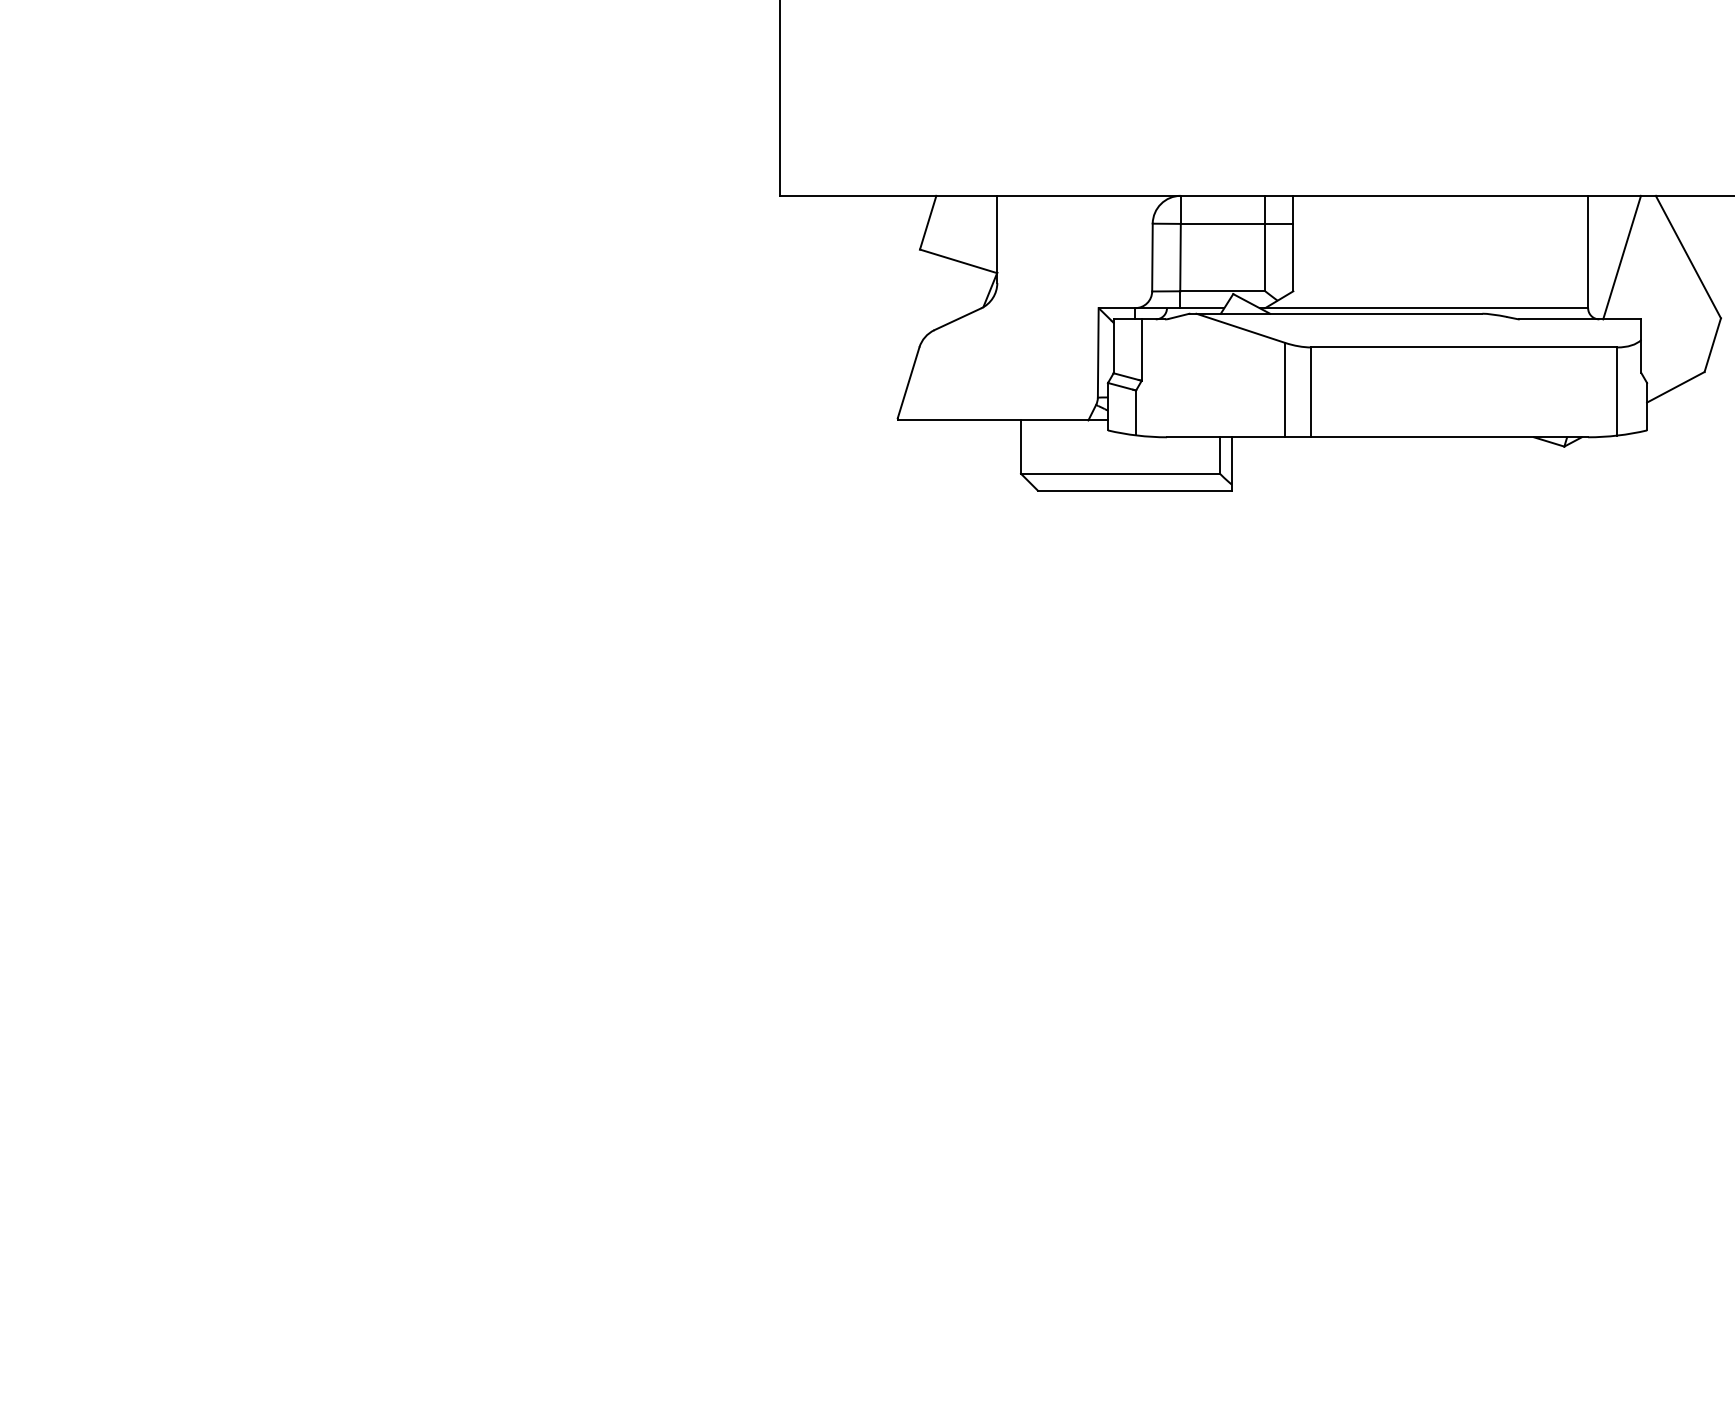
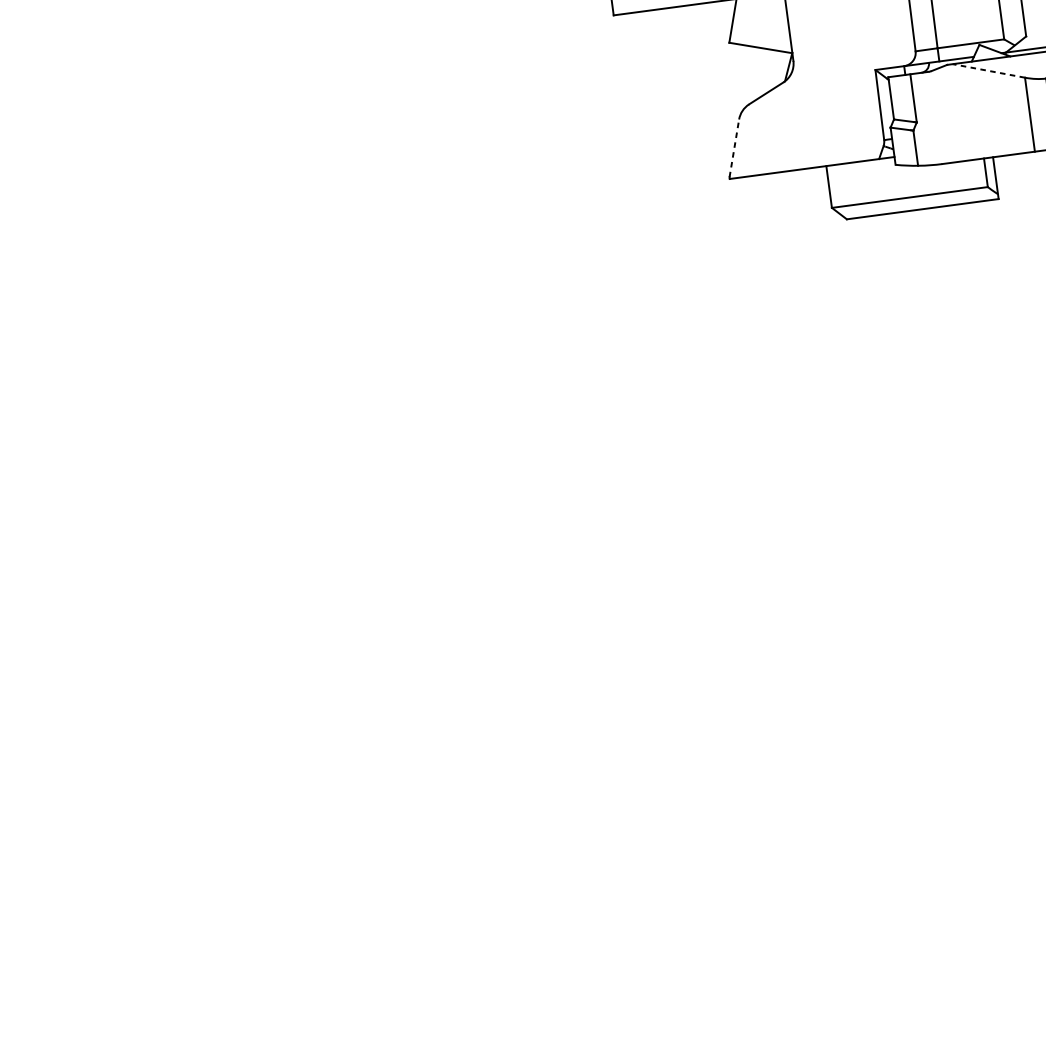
line: (1240, 328) -> (988, 71), solid -> dashed
line: (908, 382) -> (734, 148), solid -> dashed

